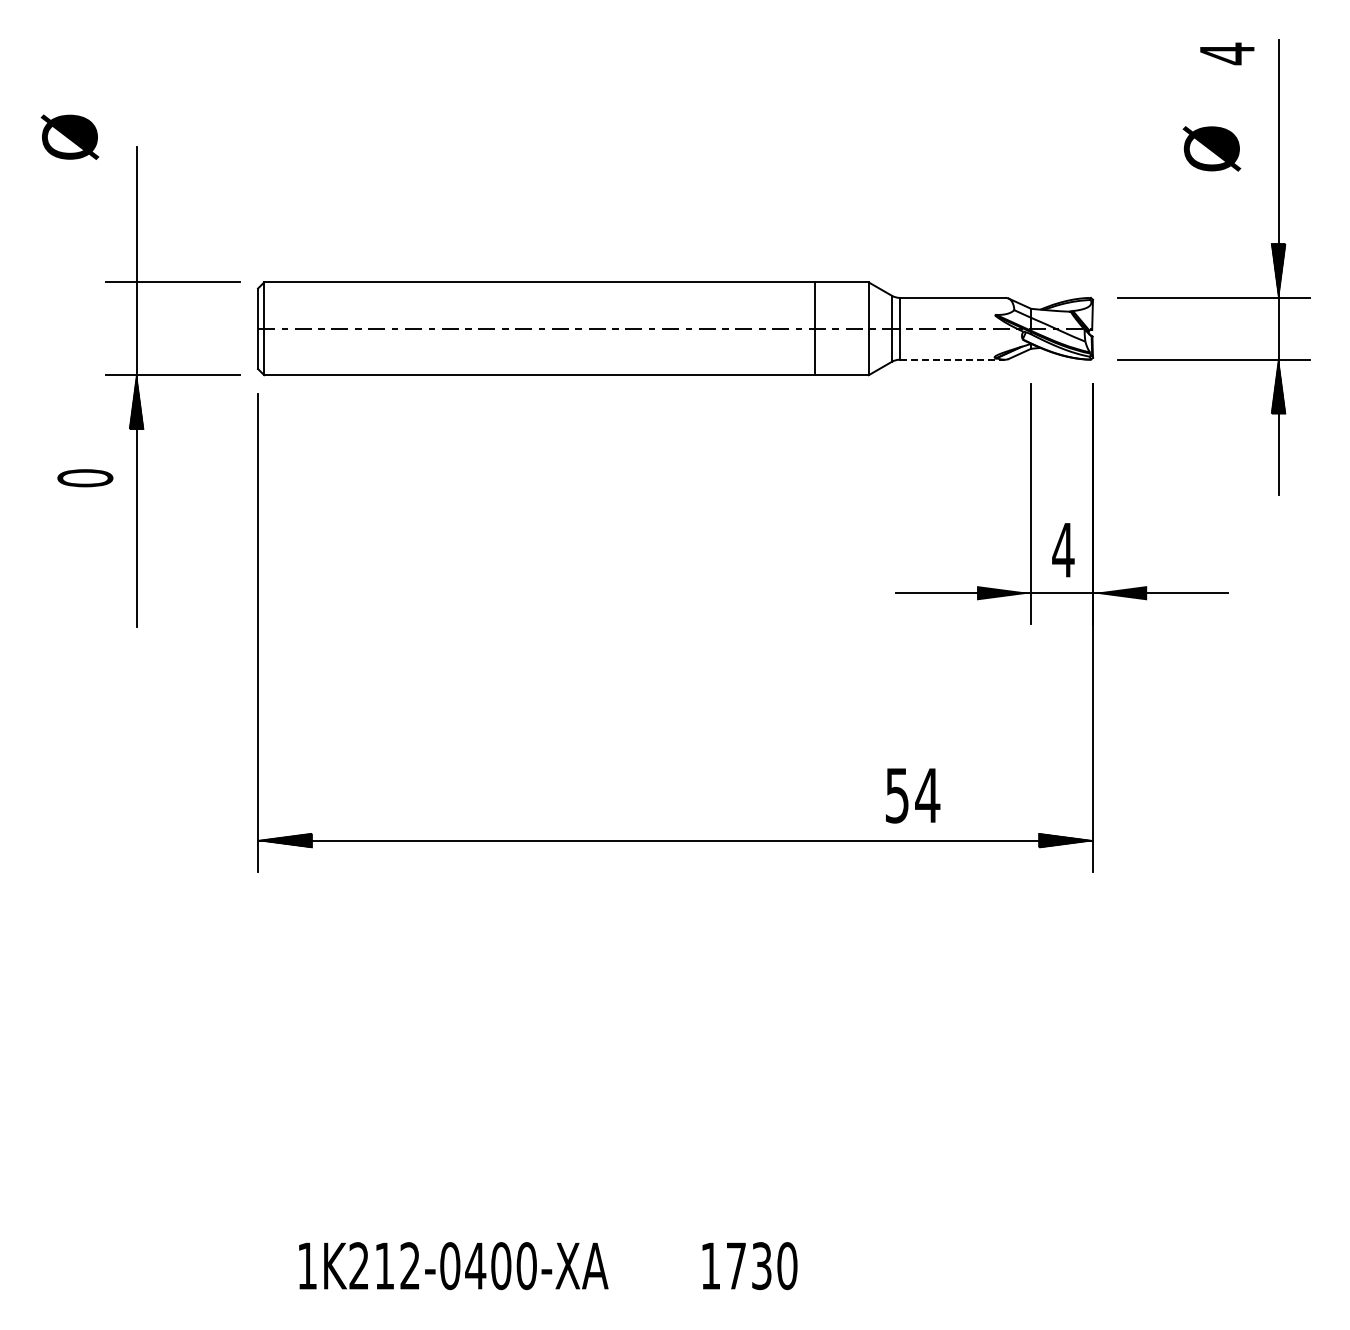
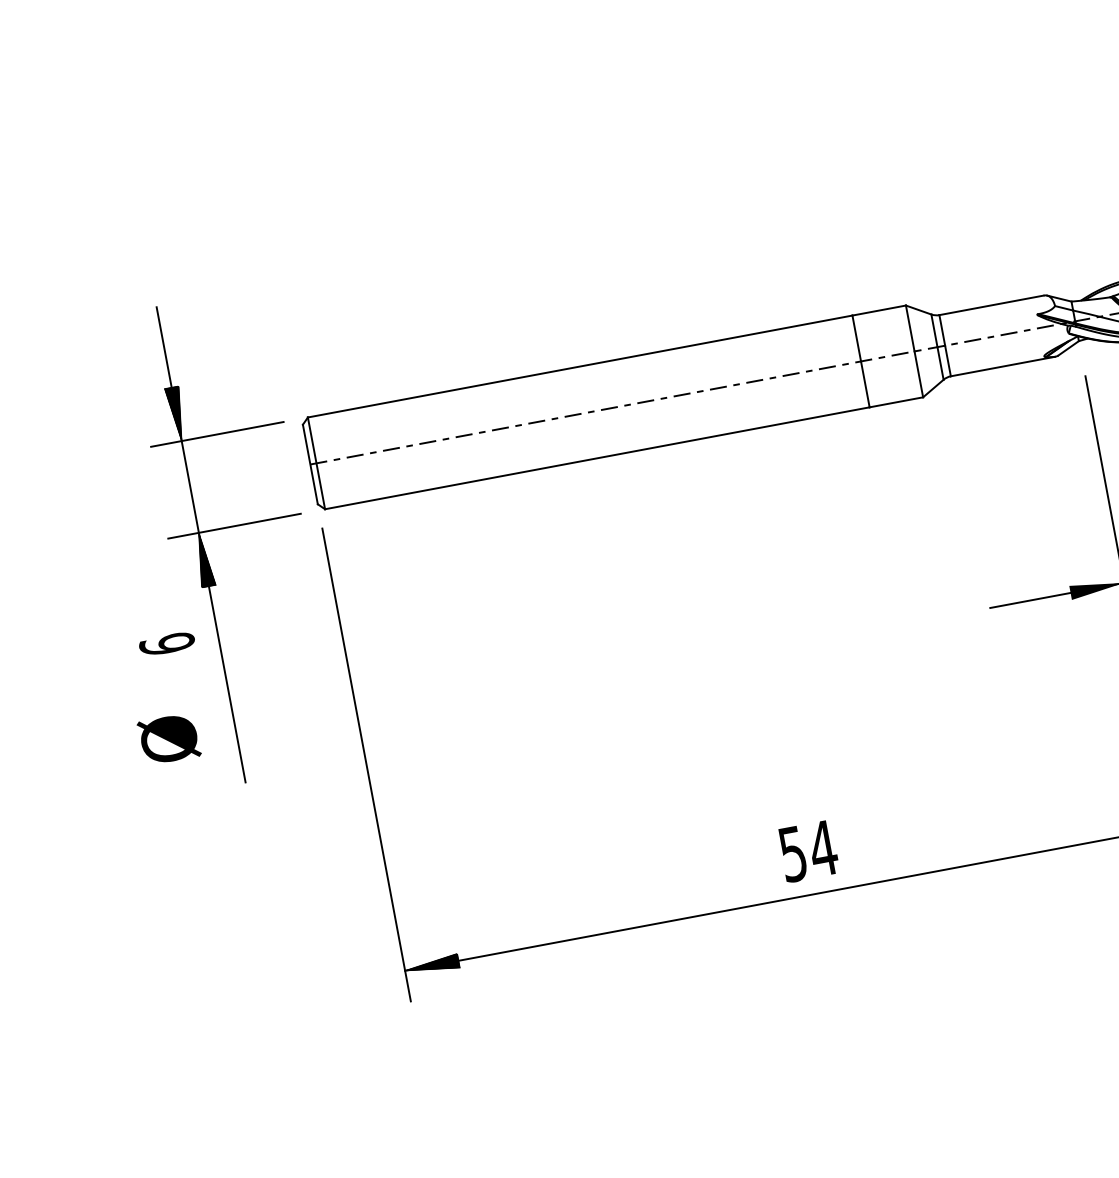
text: (69, 136) -> (168, 738), moved
hatch: (136, 255) -> (176, 414), added
line: (952, 359) -> (1003, 366), dashed -> solid
text: (85, 478) -> (167, 644), 0 -> 6
text: (913, 795) -> (809, 851), moved

